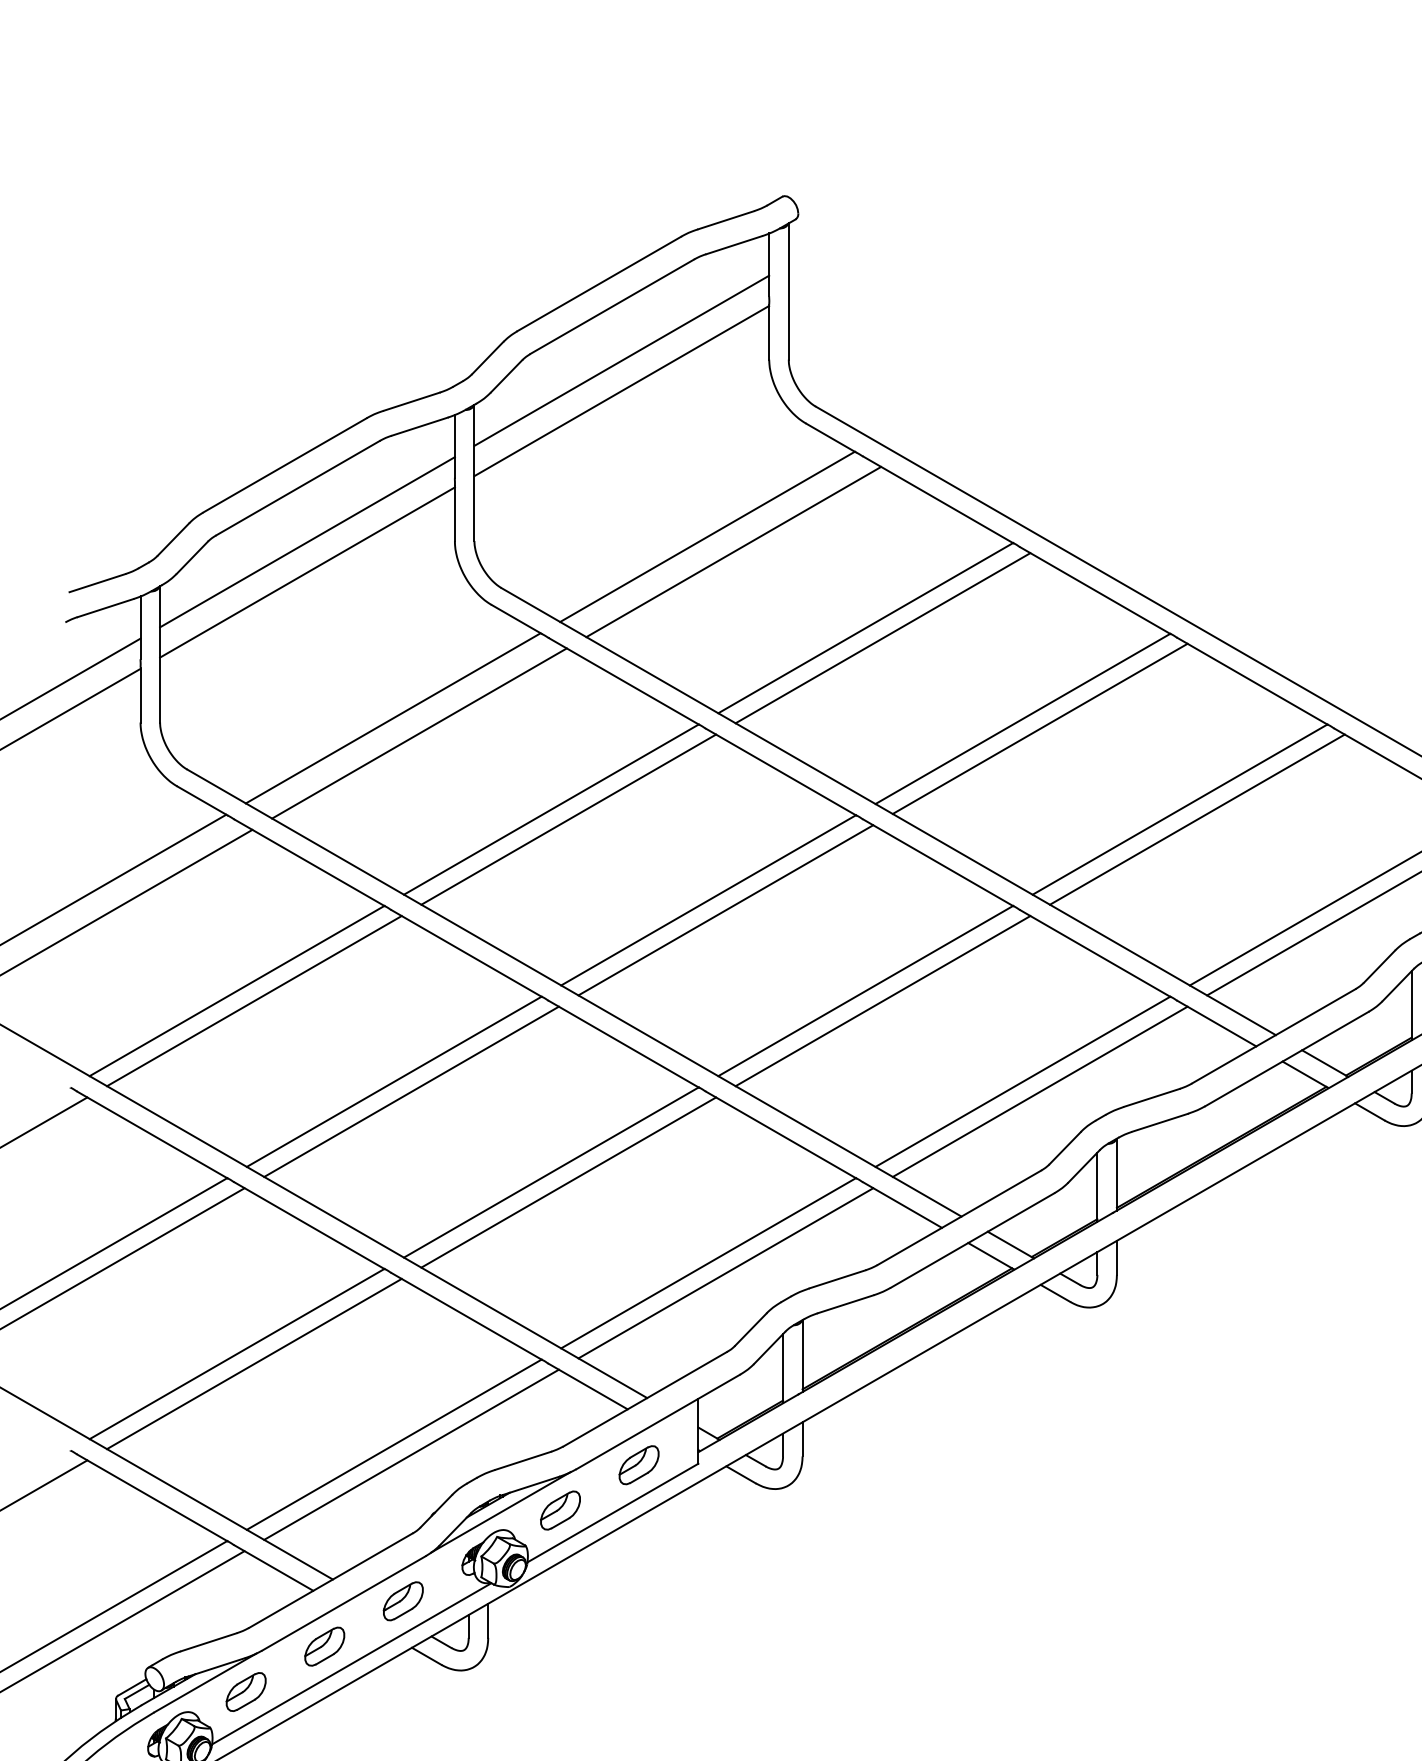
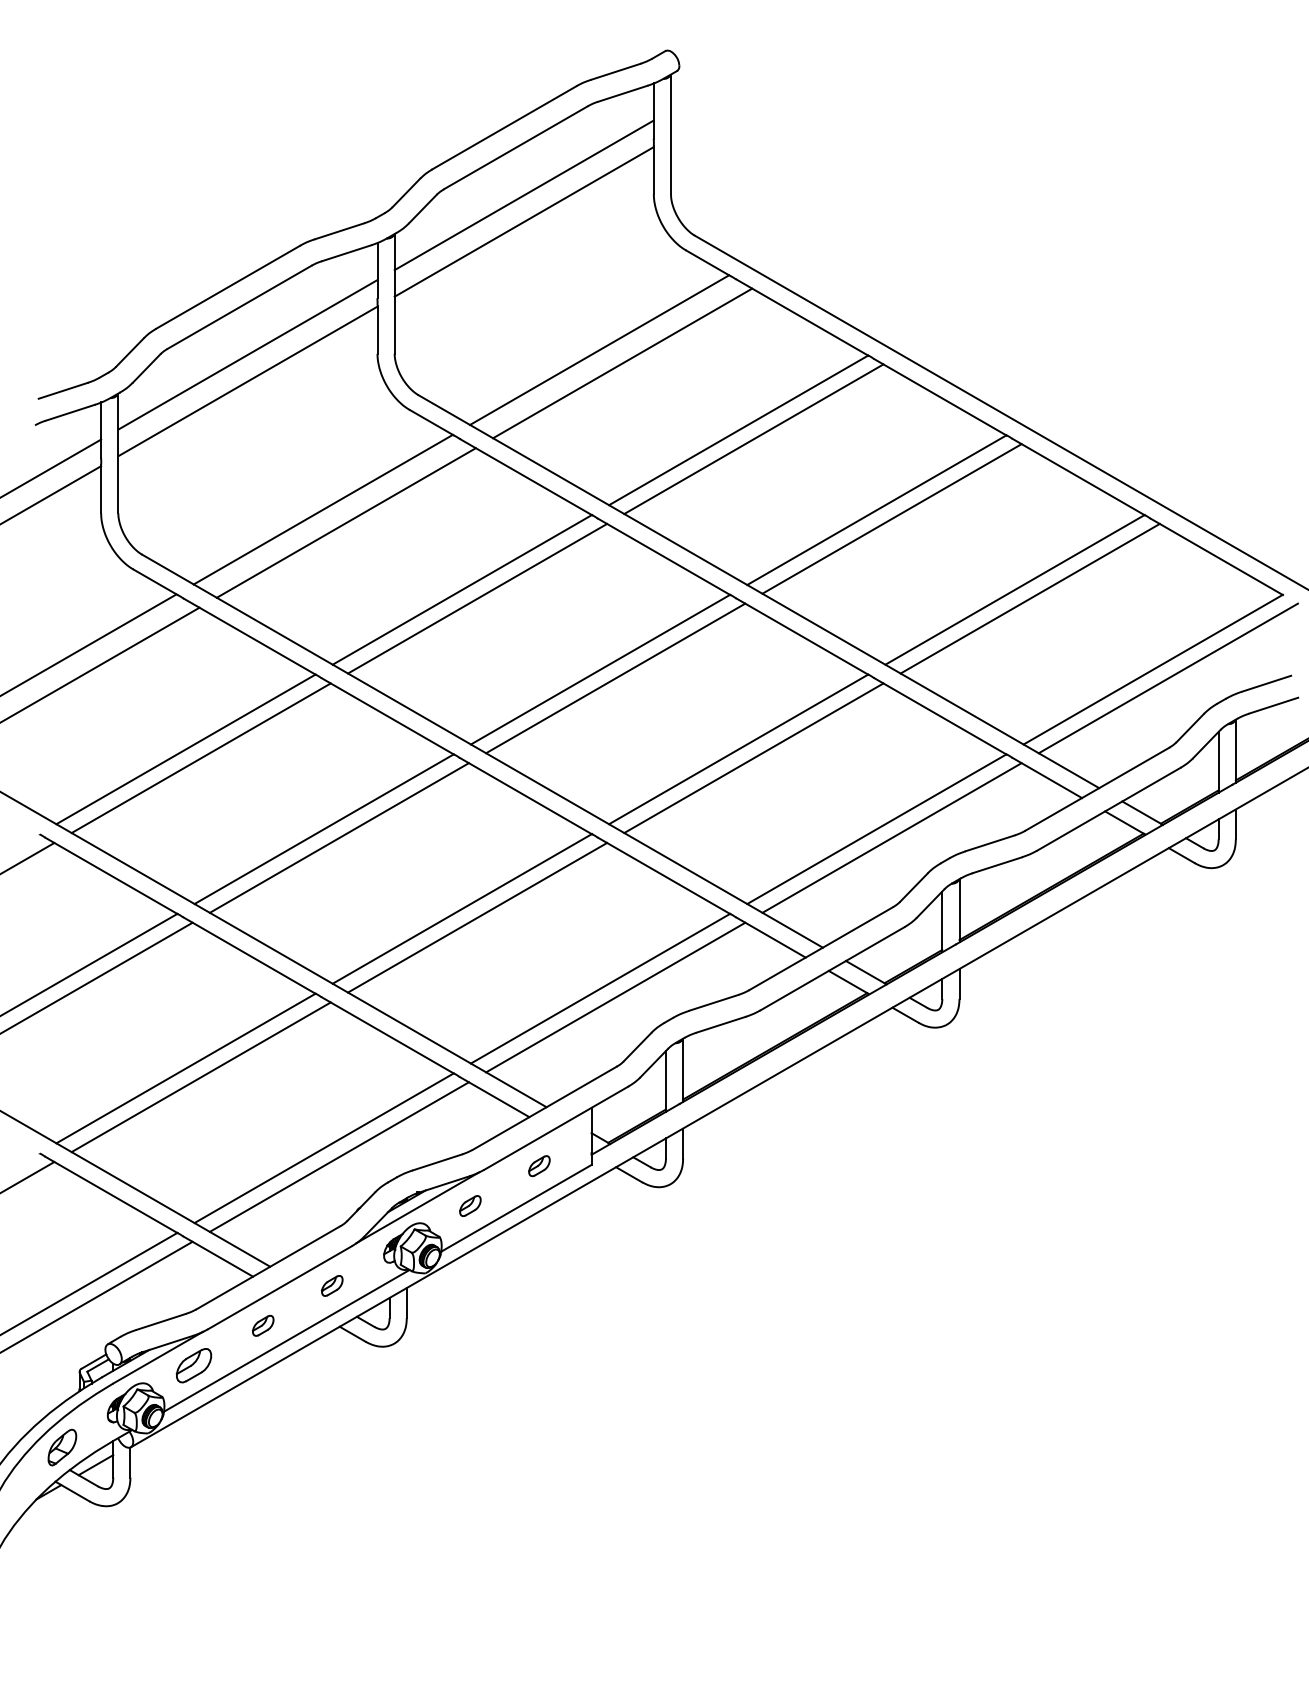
part: (639, 1464) -> (539, 1165), size x0.6
part: (560, 1509) -> (470, 1205), size x0.6
part: (403, 1600) -> (332, 1285), size x0.6
part: (325, 1646) -> (263, 1325), size x0.6

